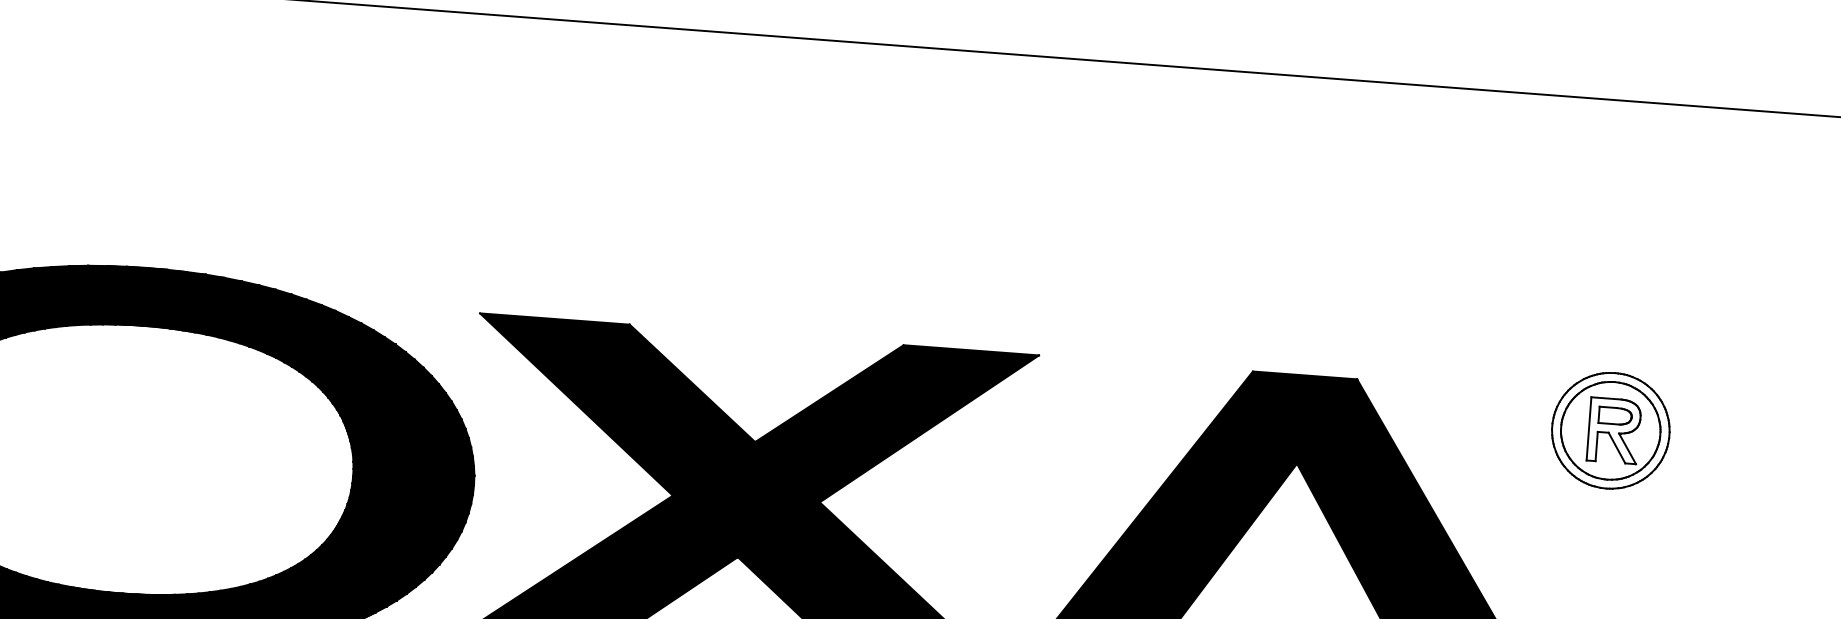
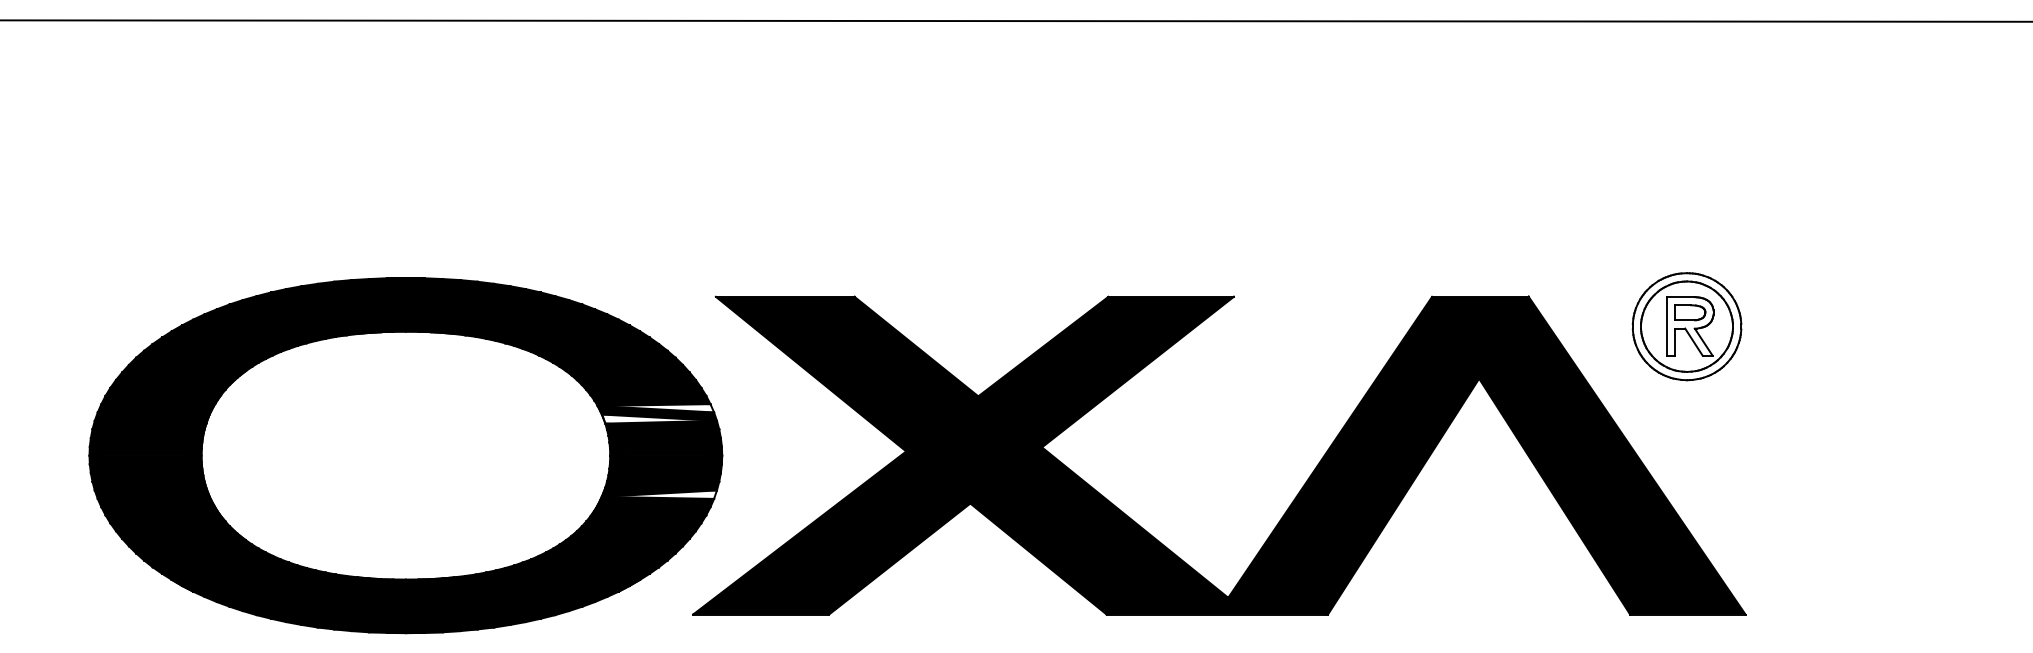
fill: (405, 429) -> (655, 408), removed
part: (1610, 430) -> (1686, 326), moved
fill: (408, 440) -> (658, 418), removed
fill: (402, 522) -> (658, 494), removed

